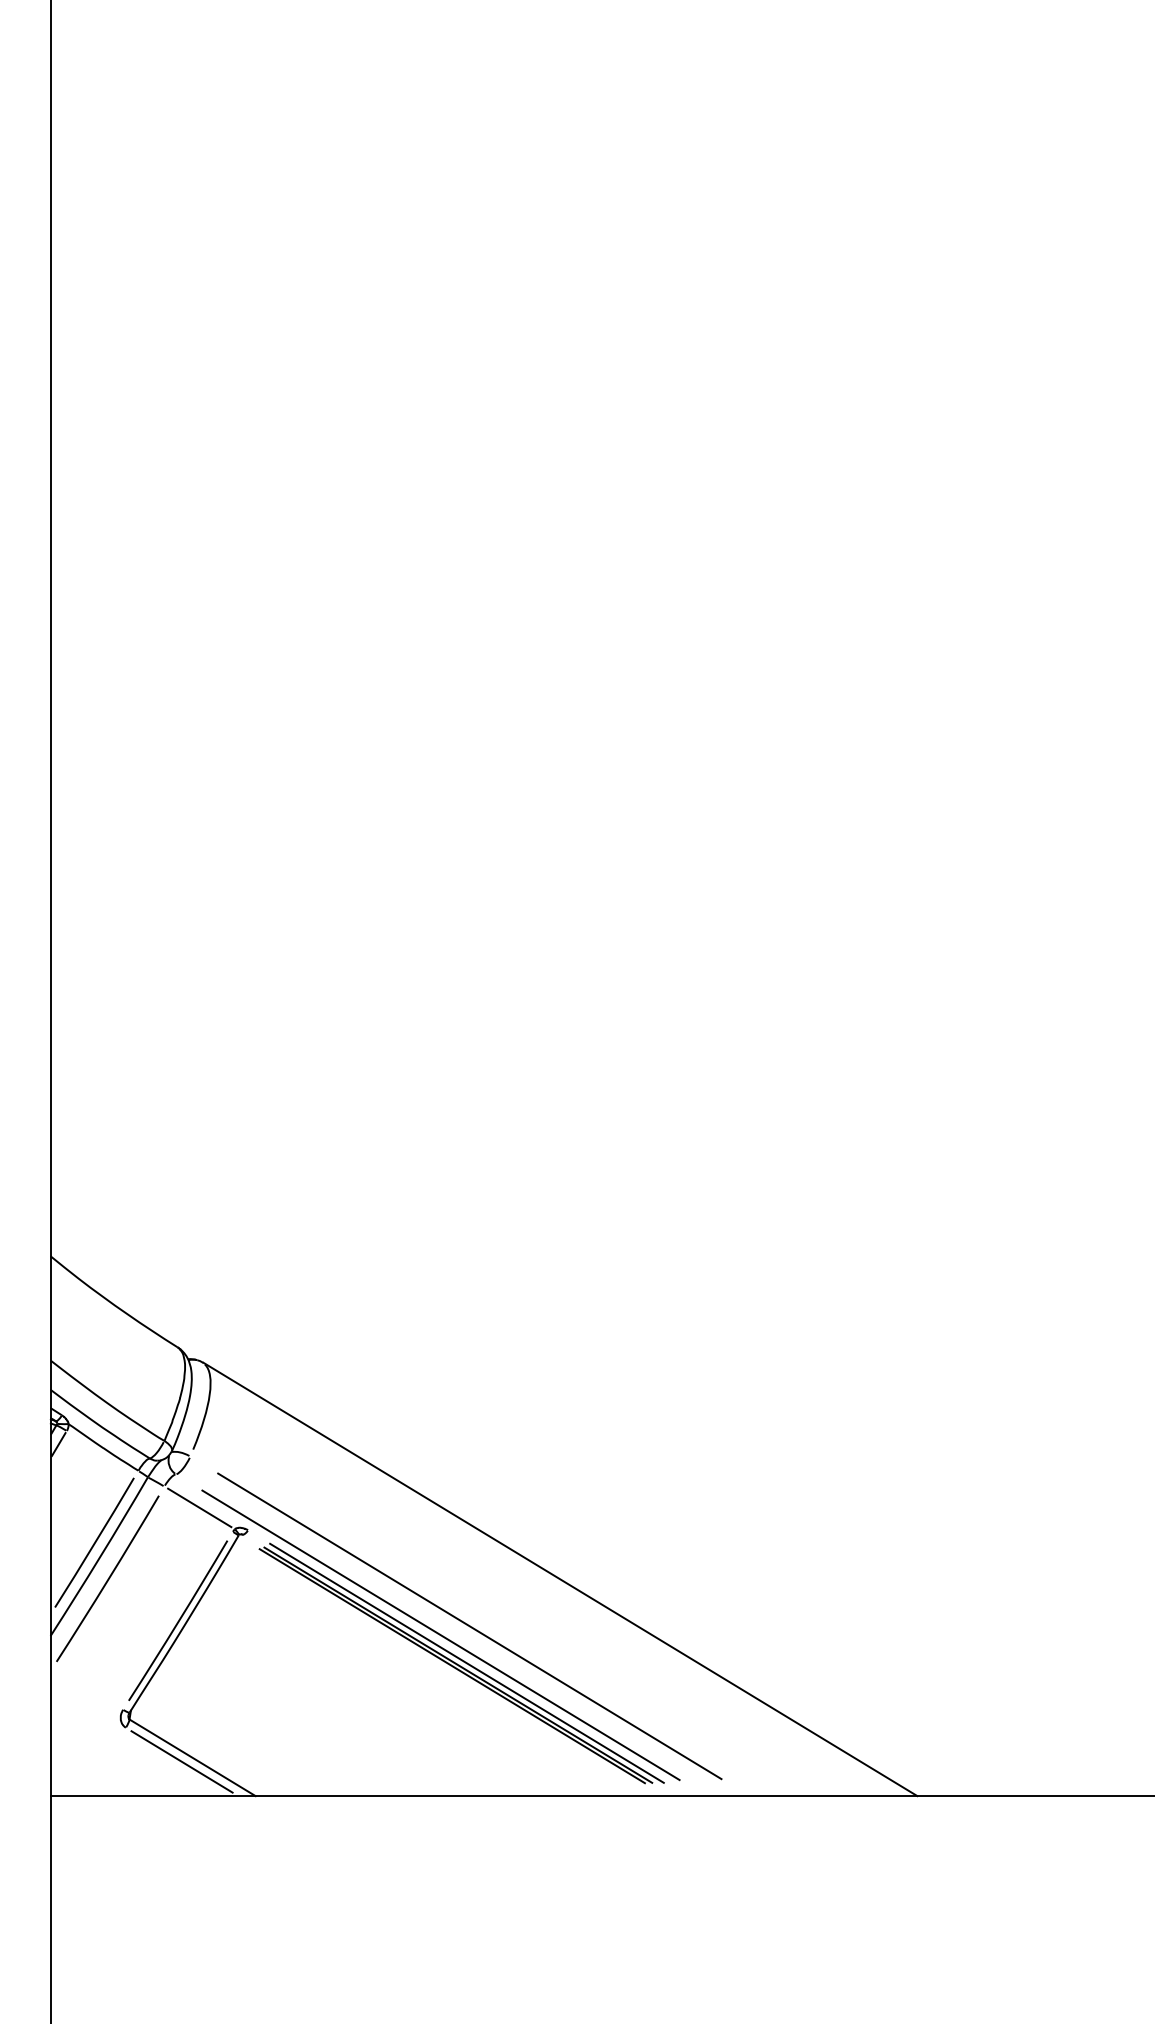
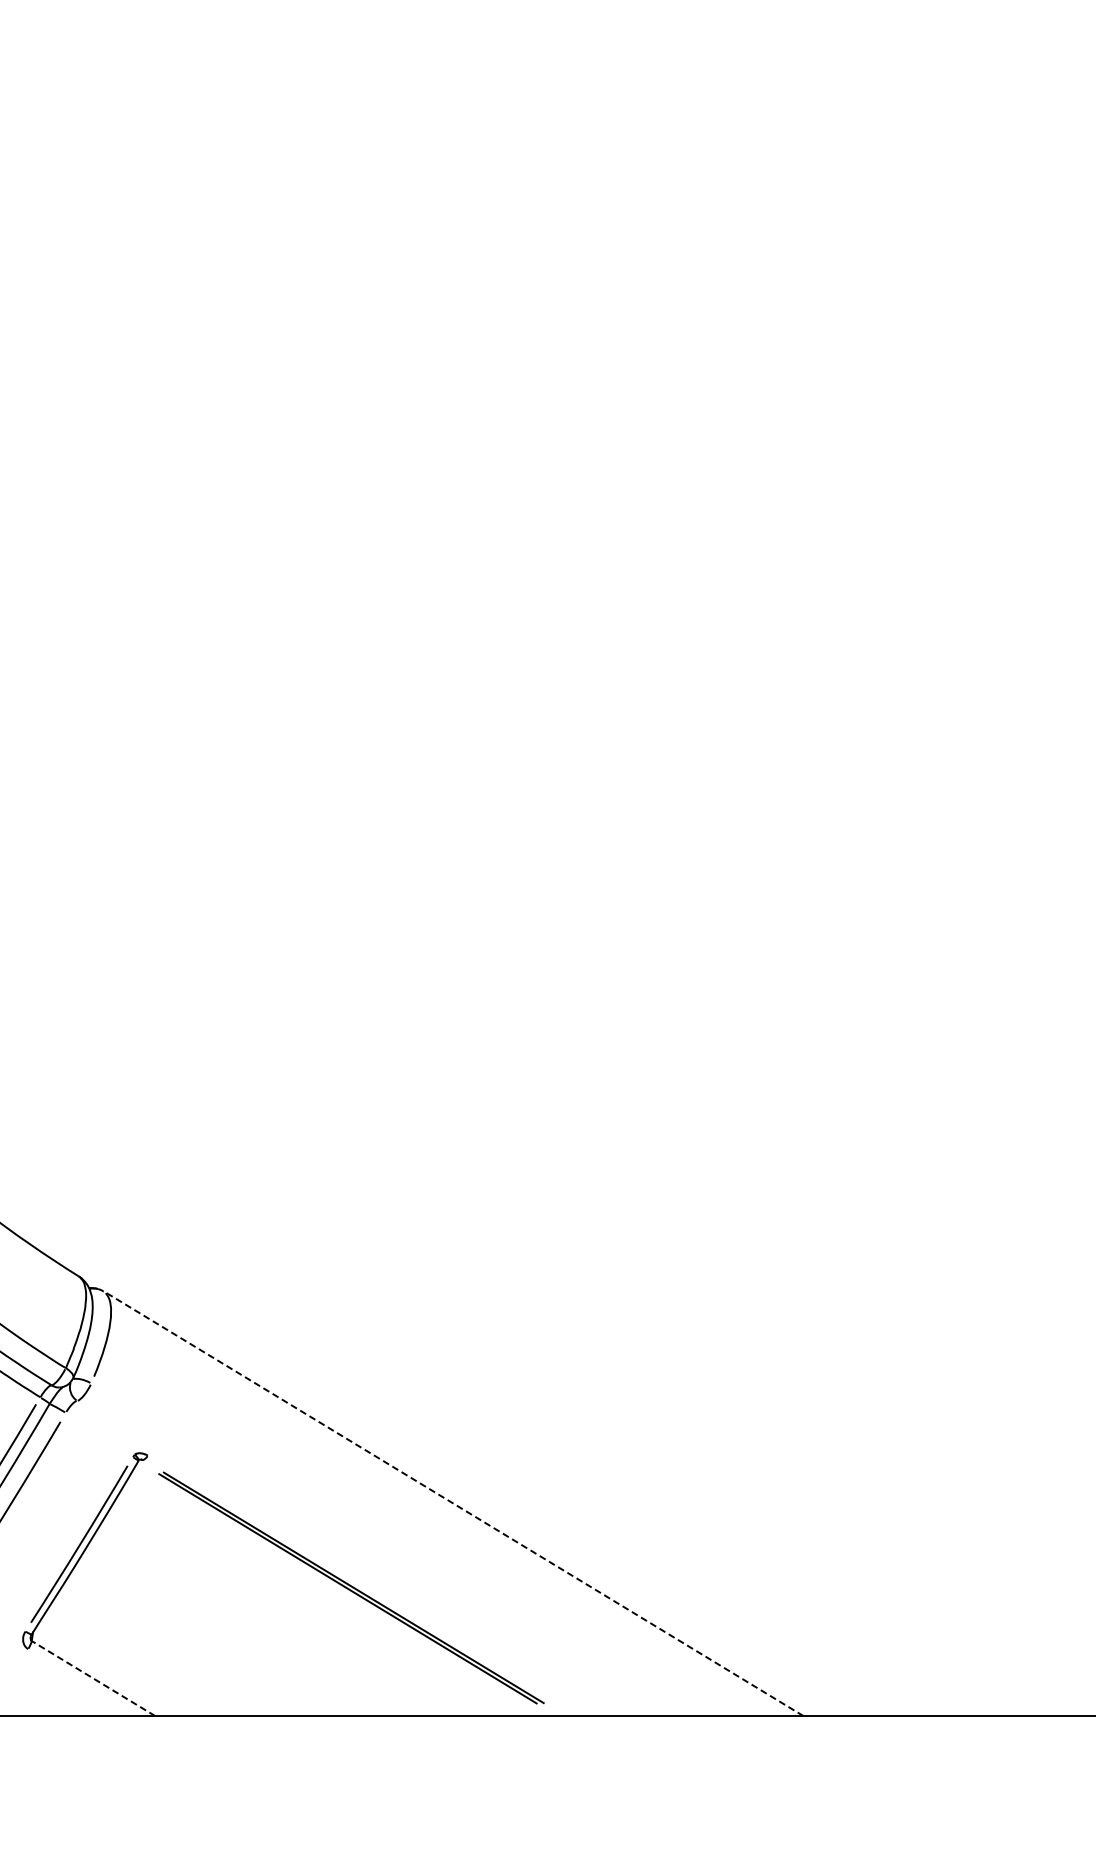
line: (199, 1507) -> (100, 1433), removed
line: (560, 1579) -> (453, 1503), solid -> dashed
line: (469, 1626) -> (364, 1549), removed
line: (440, 1635) -> (336, 1558), removed
line: (466, 1662) -> (361, 1585), removed
line: (192, 1757) -> (93, 1678), solid -> dashed
line: (181, 1761) -> (82, 1682), removed

